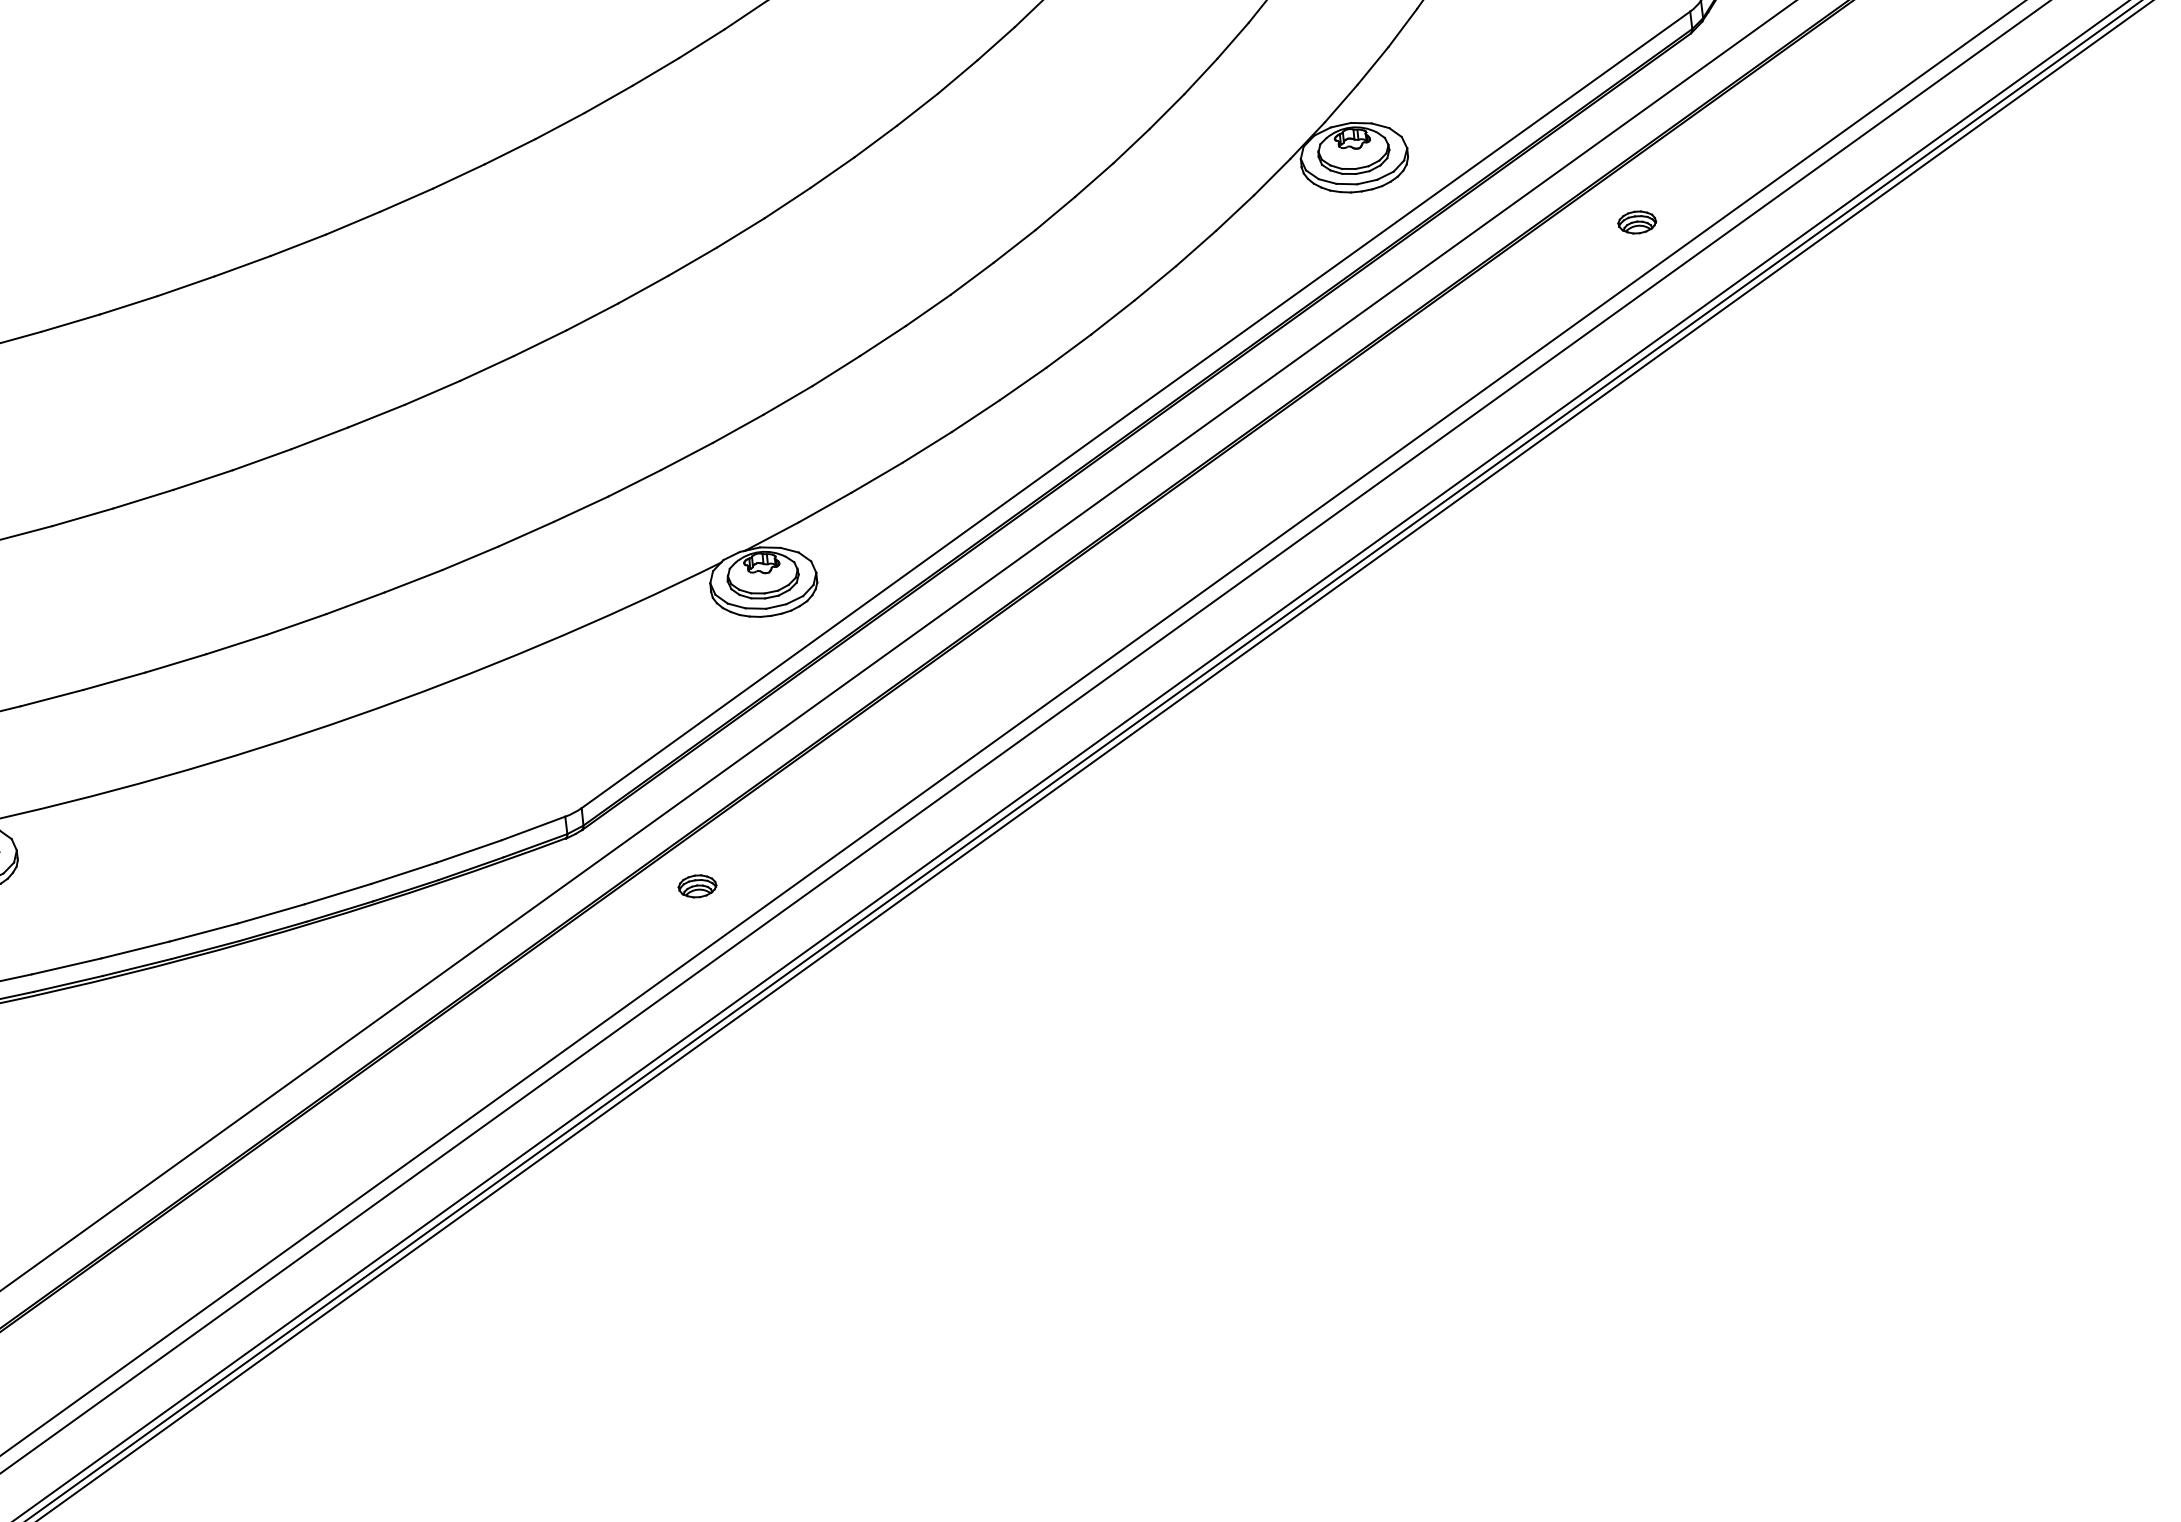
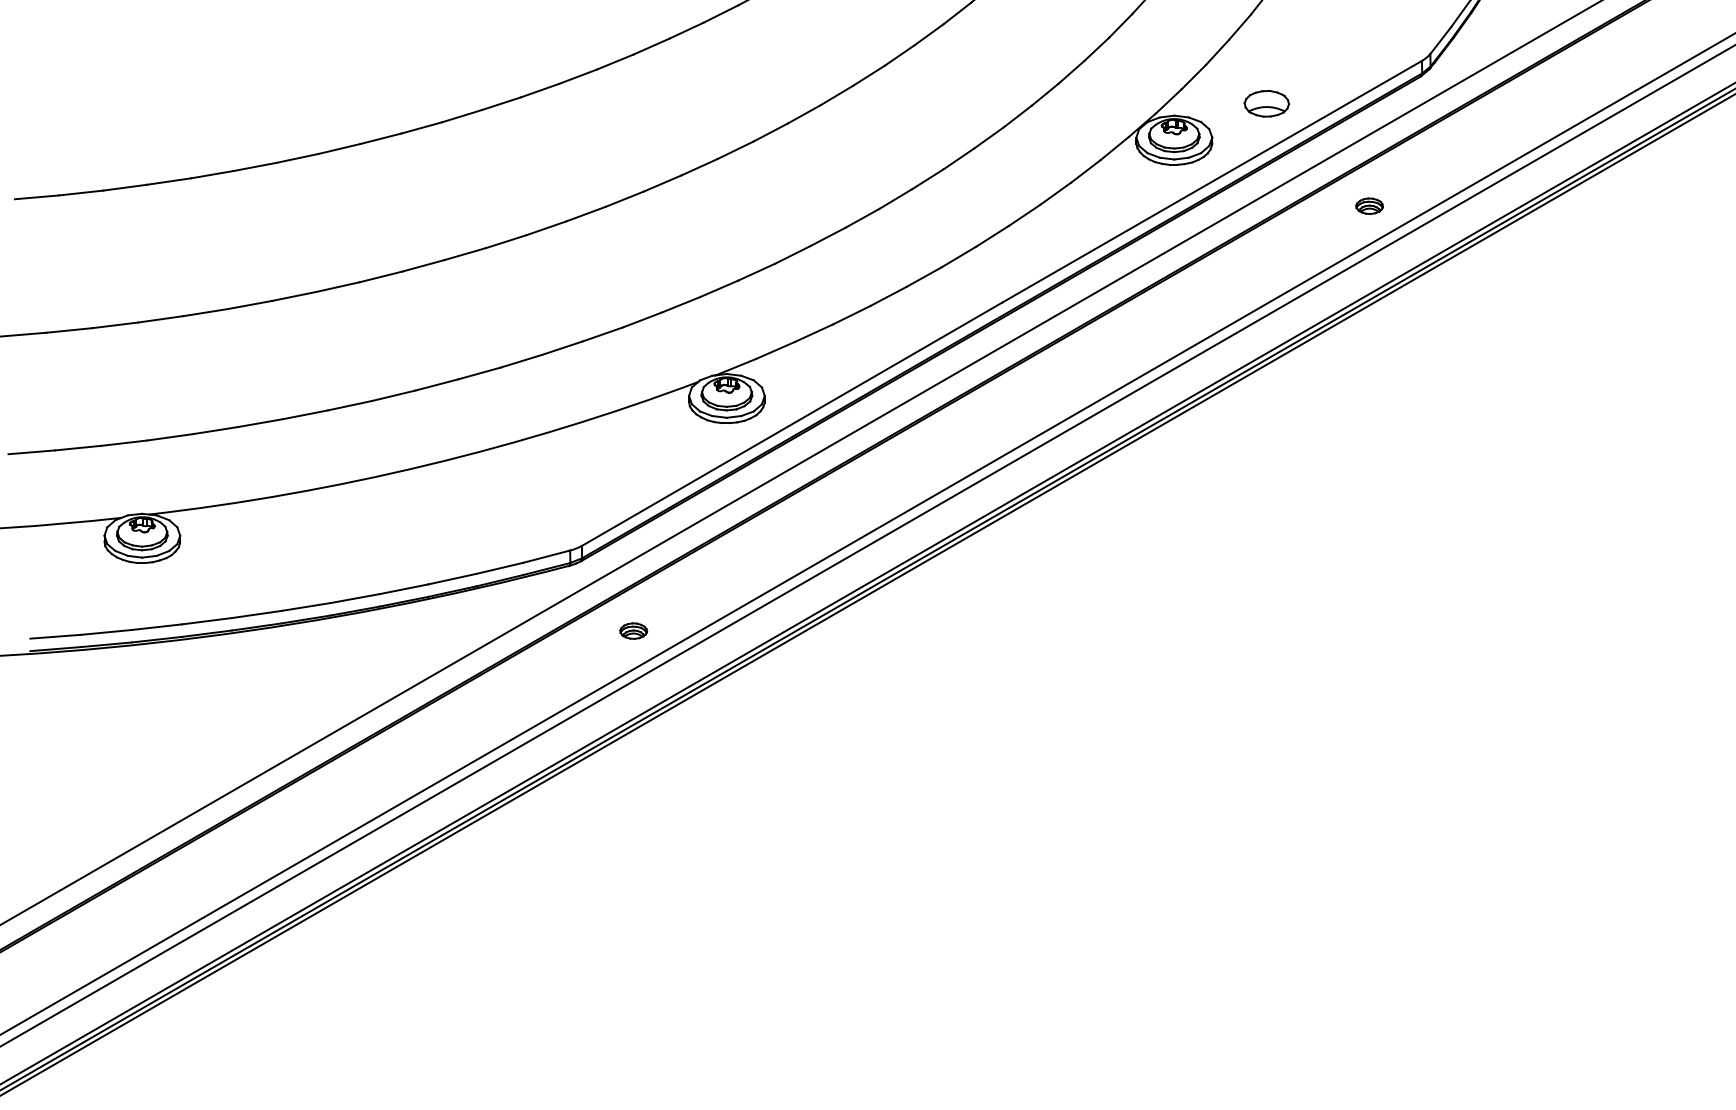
part: (1478, 92) -> (1266, 103), added
part: (697, 885) -> (633, 630), moved

